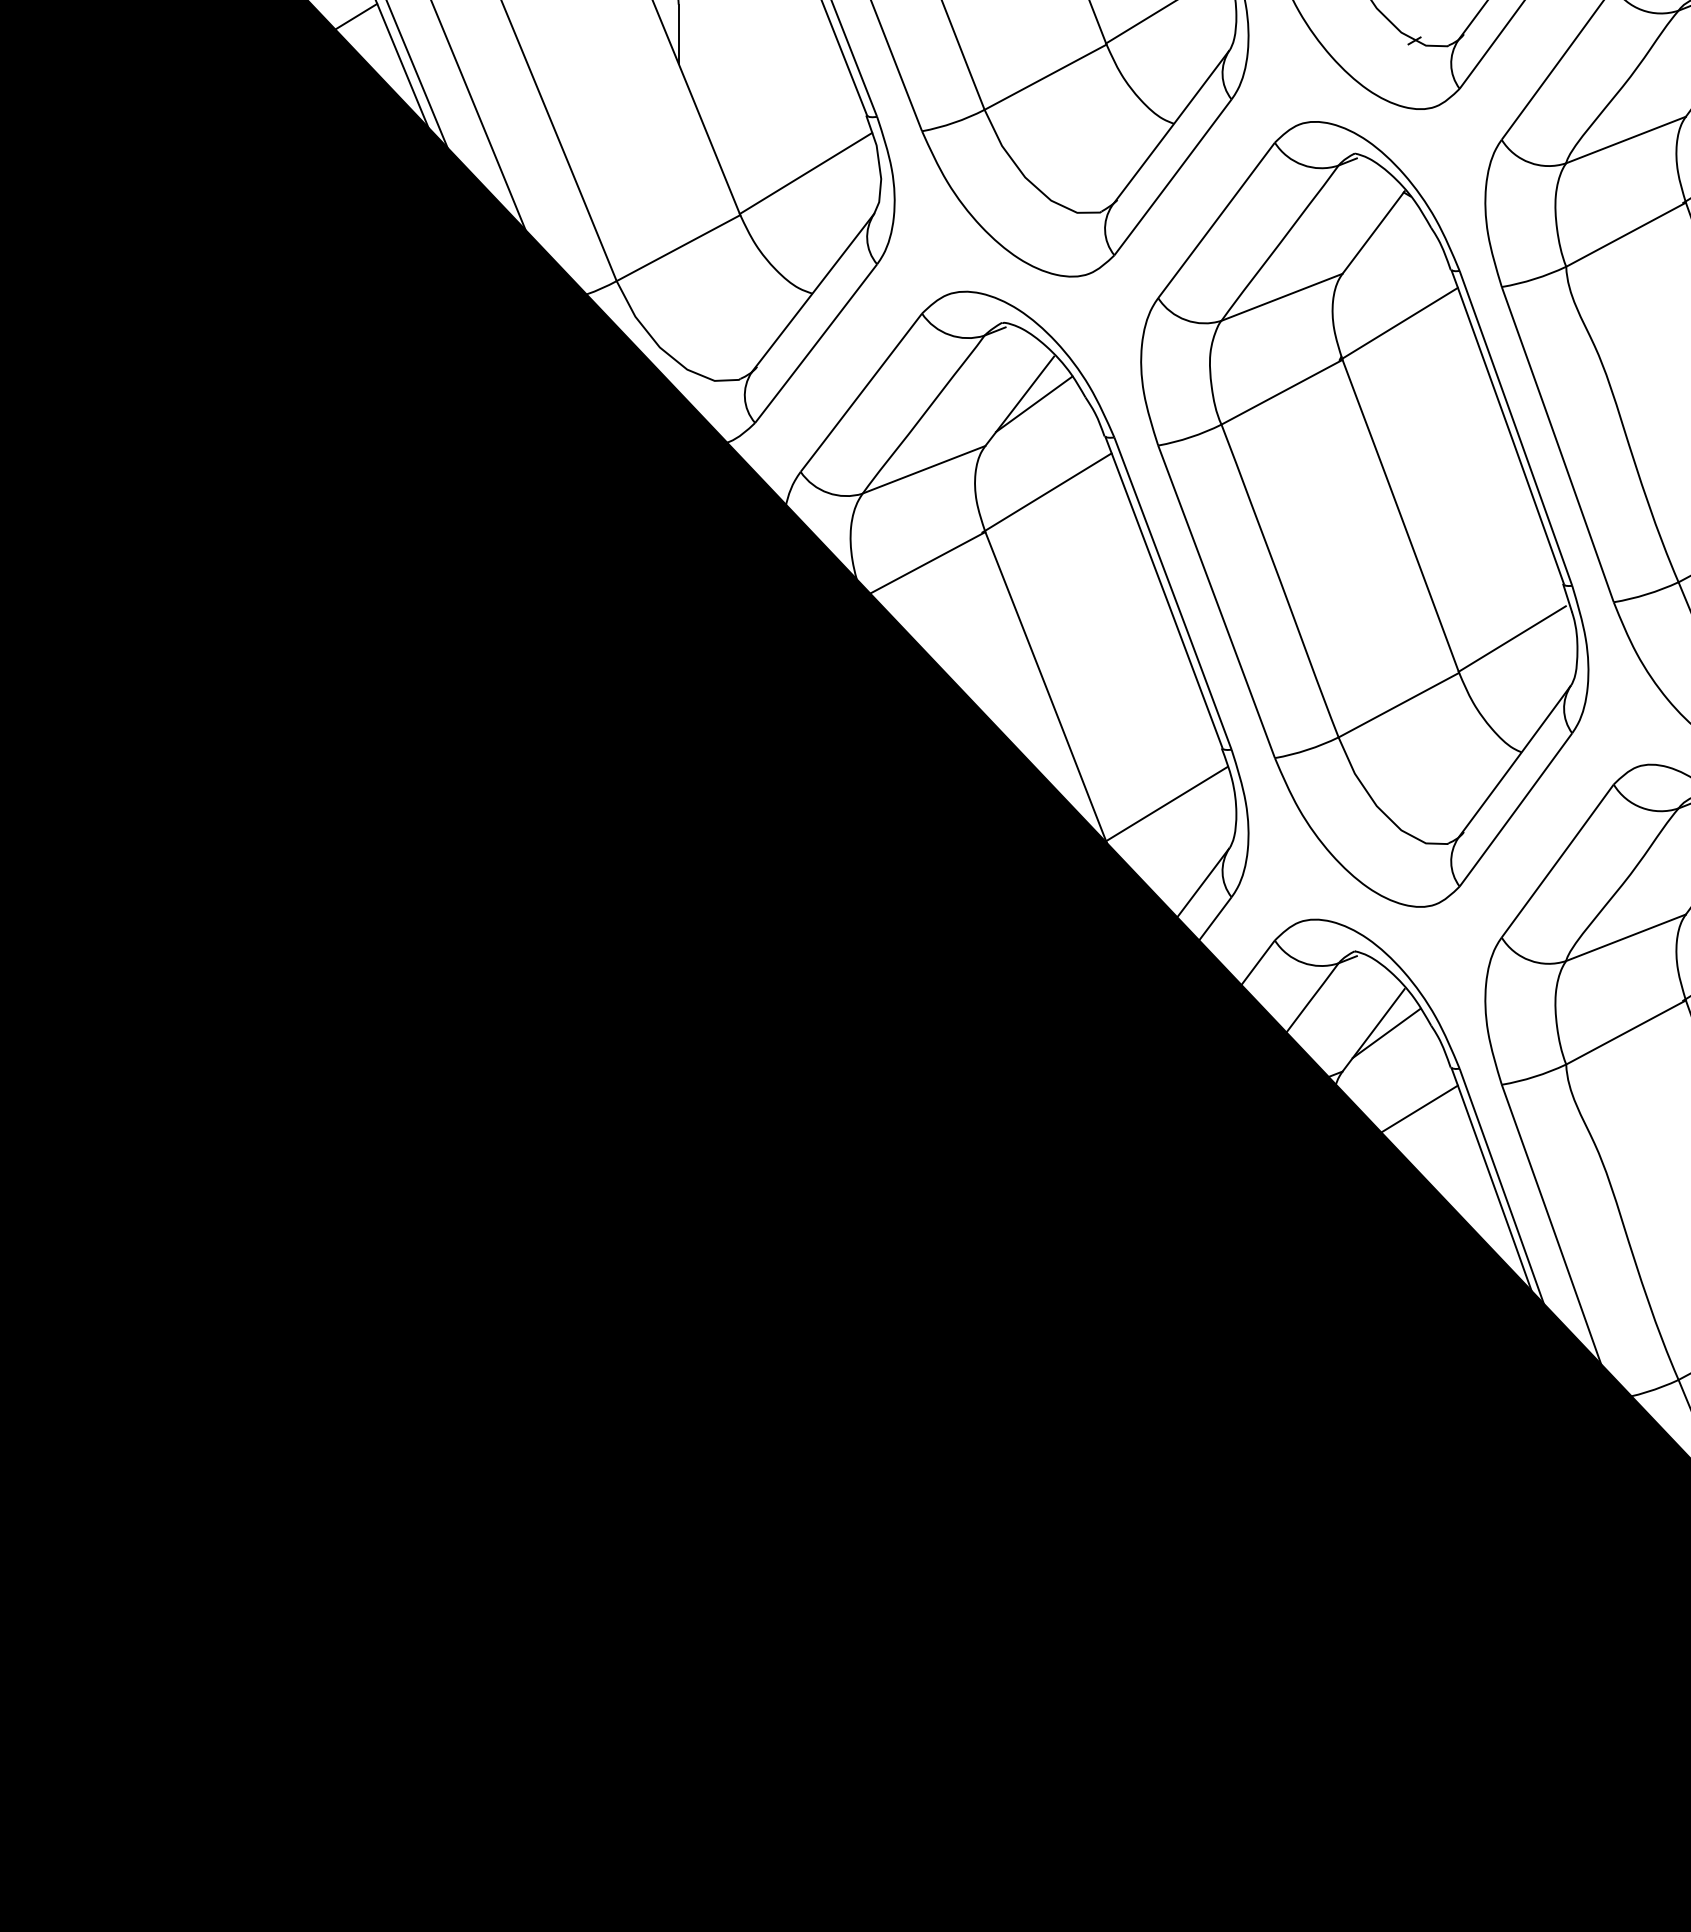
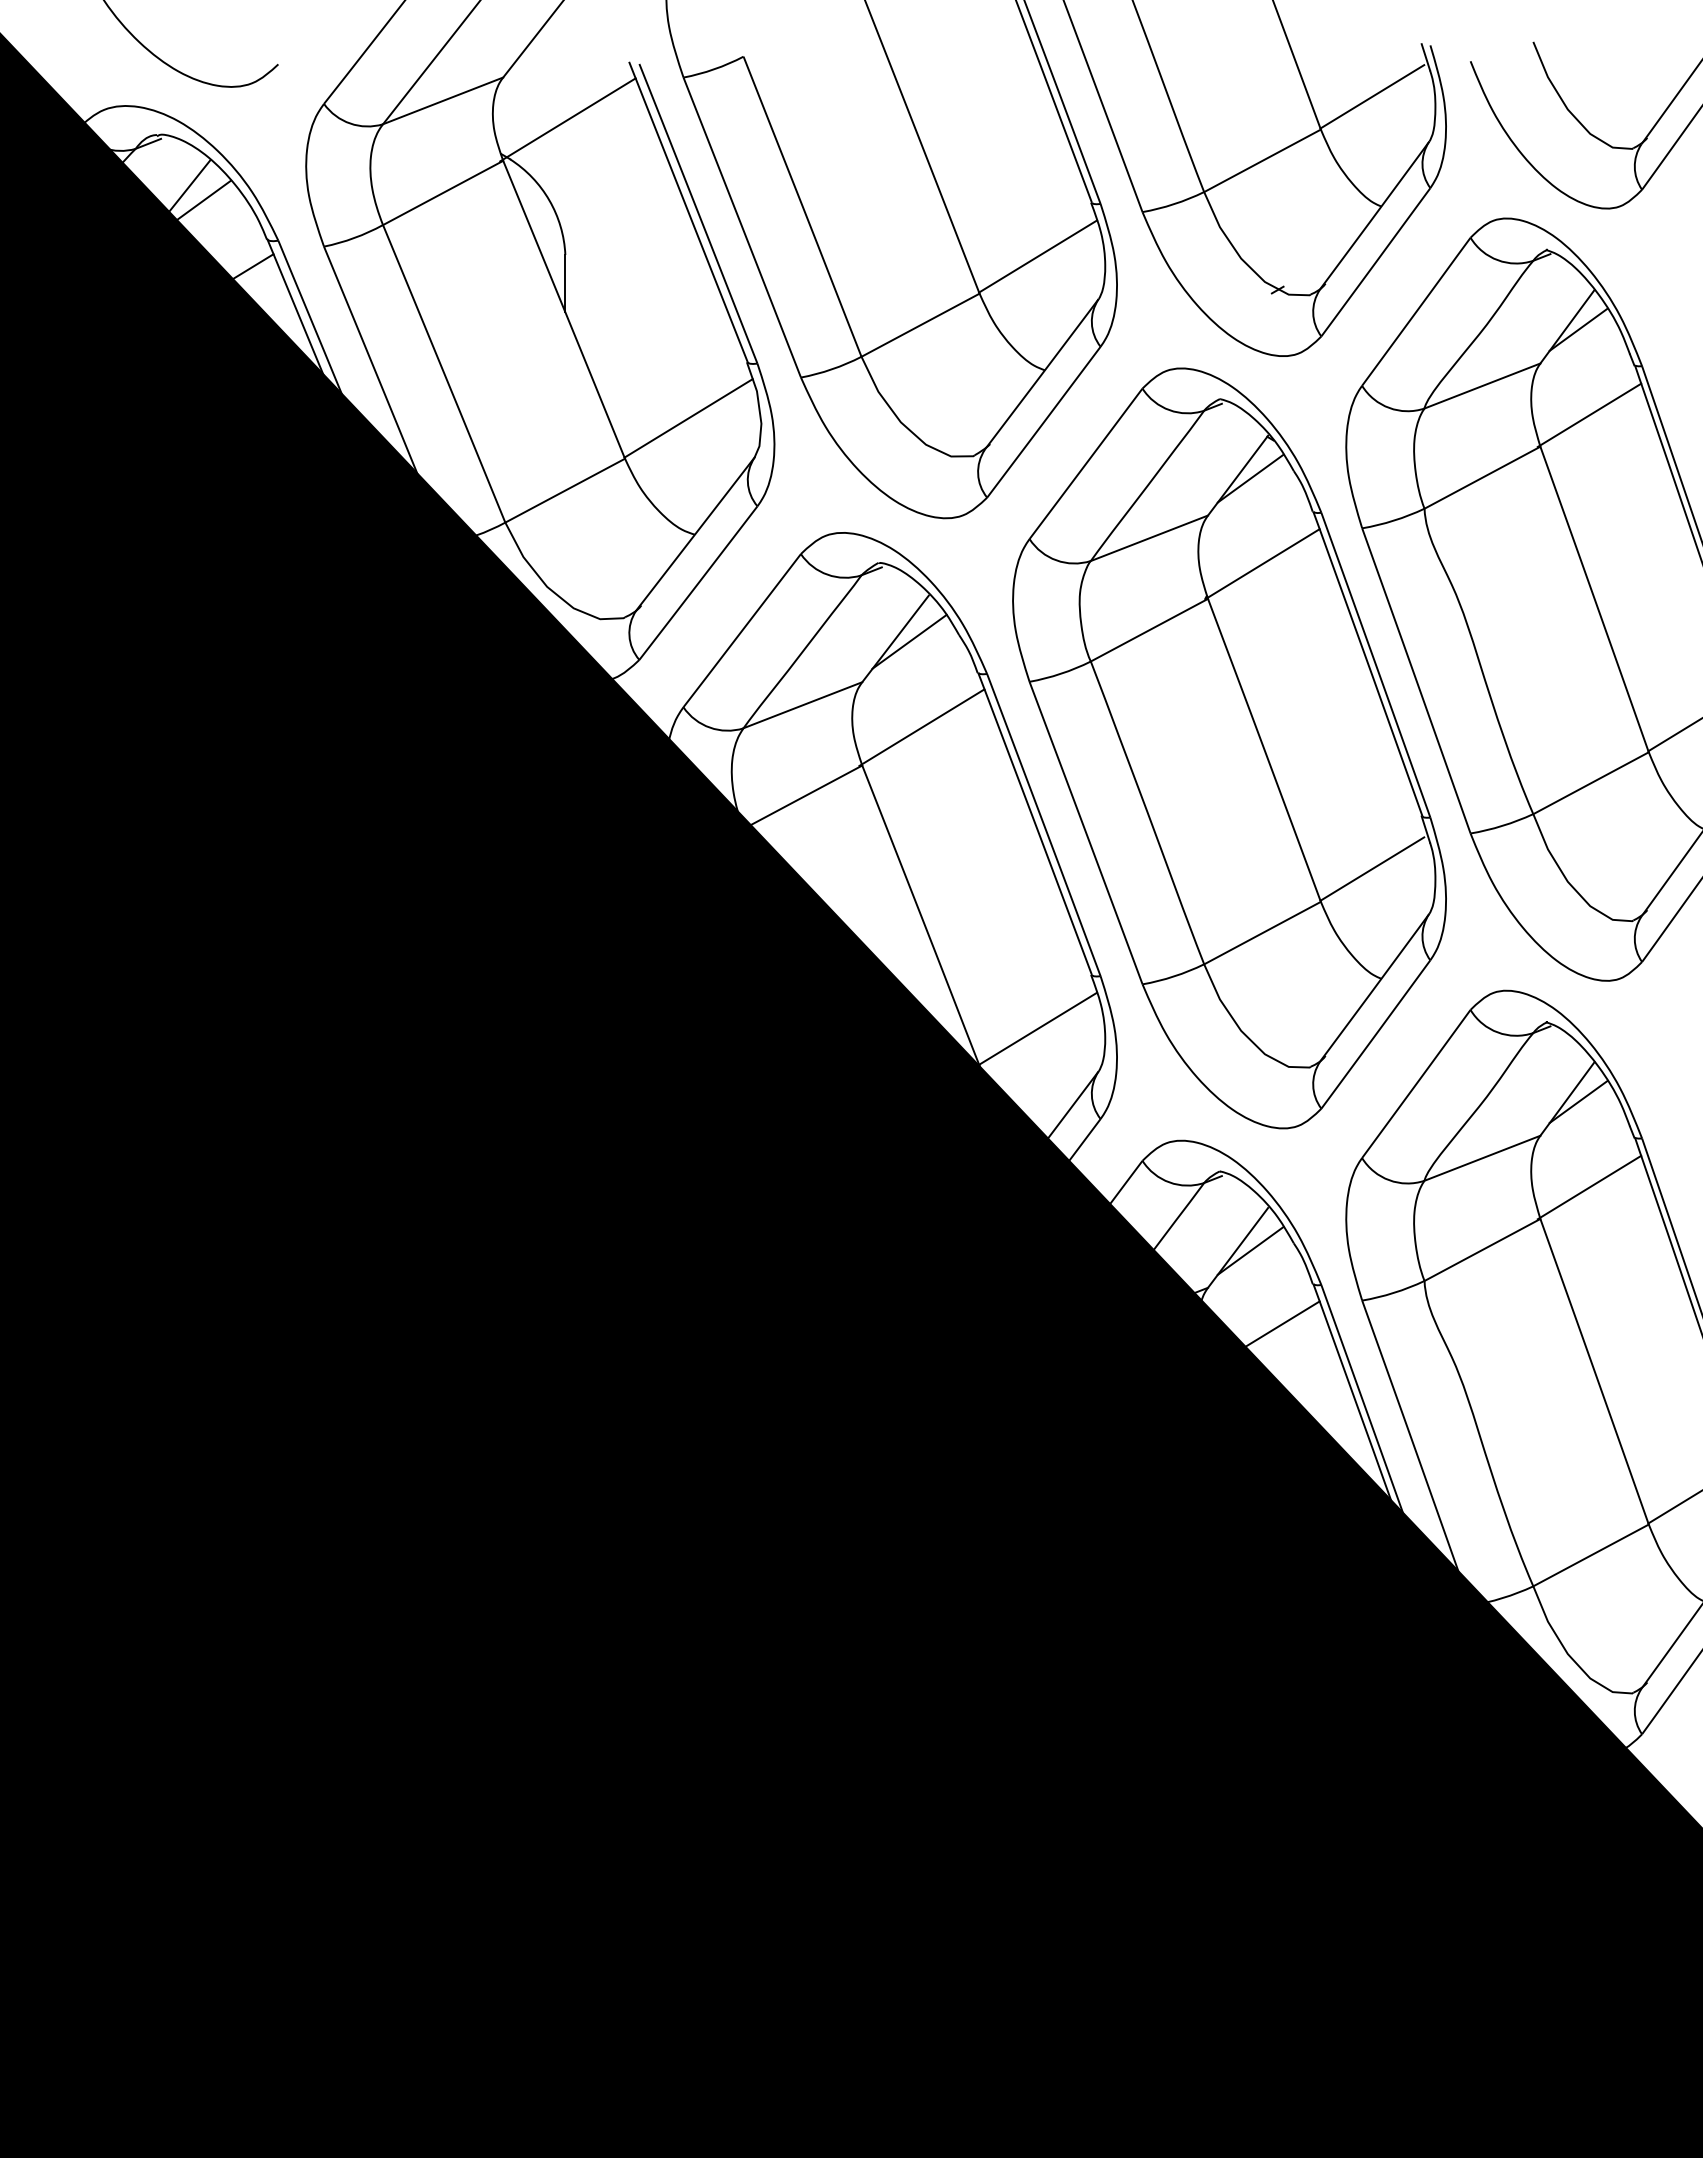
line: (1386, 235) -> (1250, 478), added

